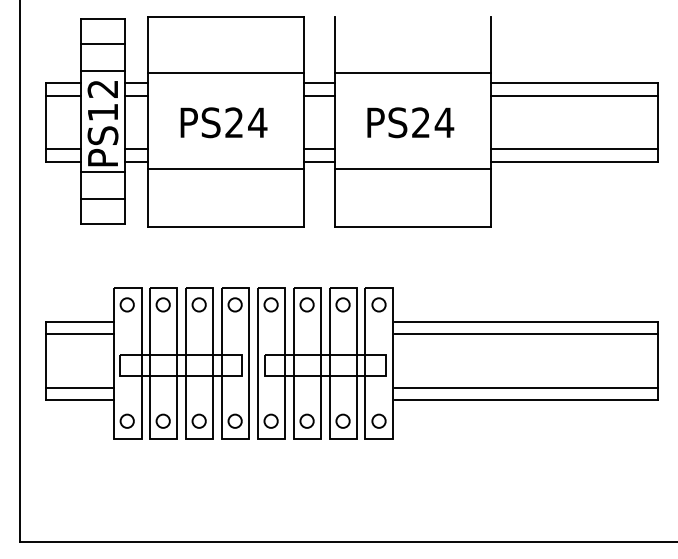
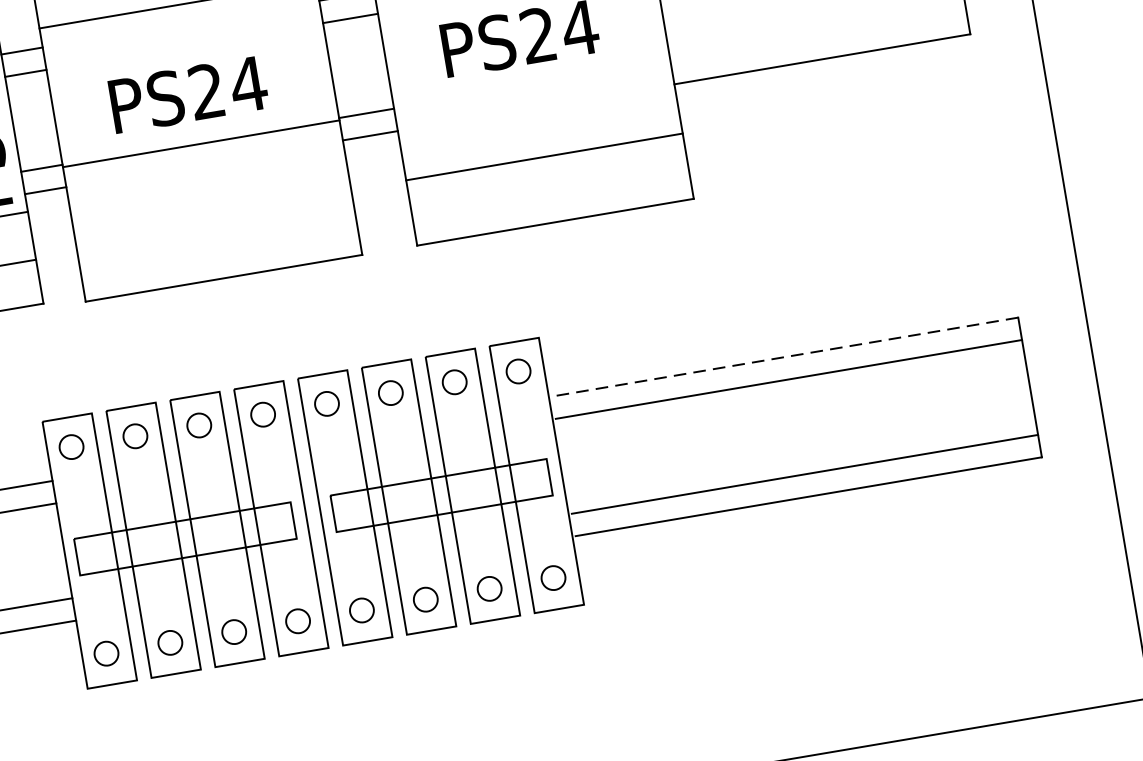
line: (573, 149) -> (817, 37), removed
line: (226, 168) -> (201, 143), moved
line: (412, 168) -> (543, 156), moved
line: (525, 321) -> (783, 356), solid -> dashed

